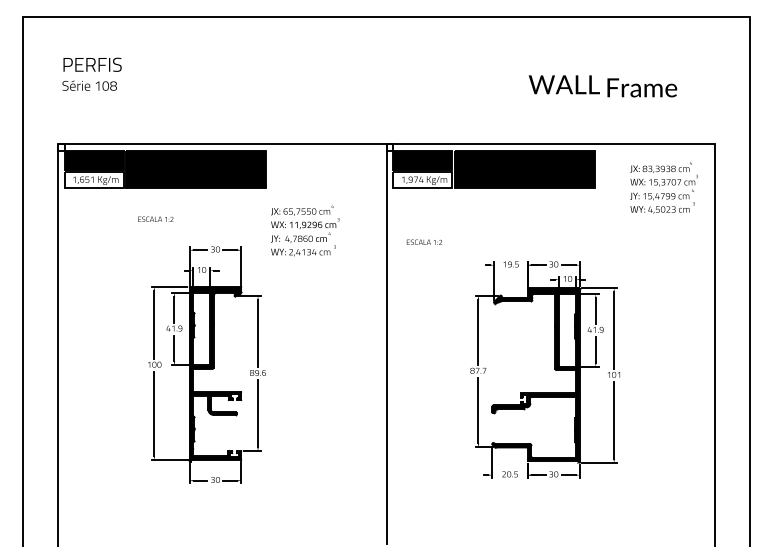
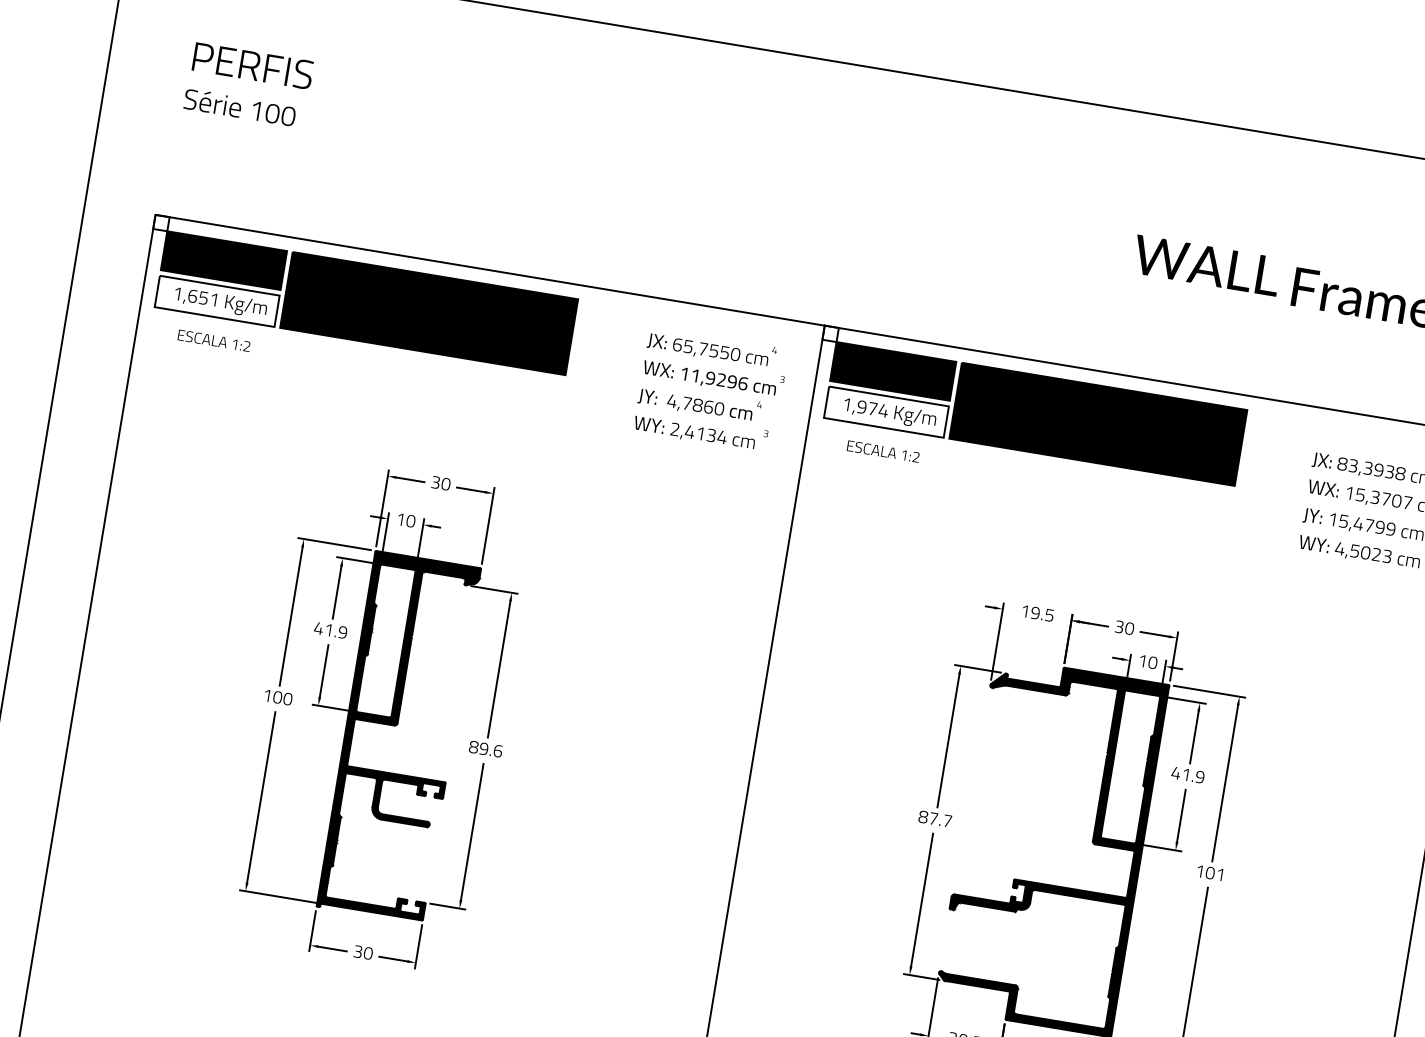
text: (113, 85) -> (288, 115), 108 -> 100
text: (155, 218) -> (213, 339), moved
text: (305, 230) -> (711, 390), moved
text: (423, 241) -> (881, 449), moved

